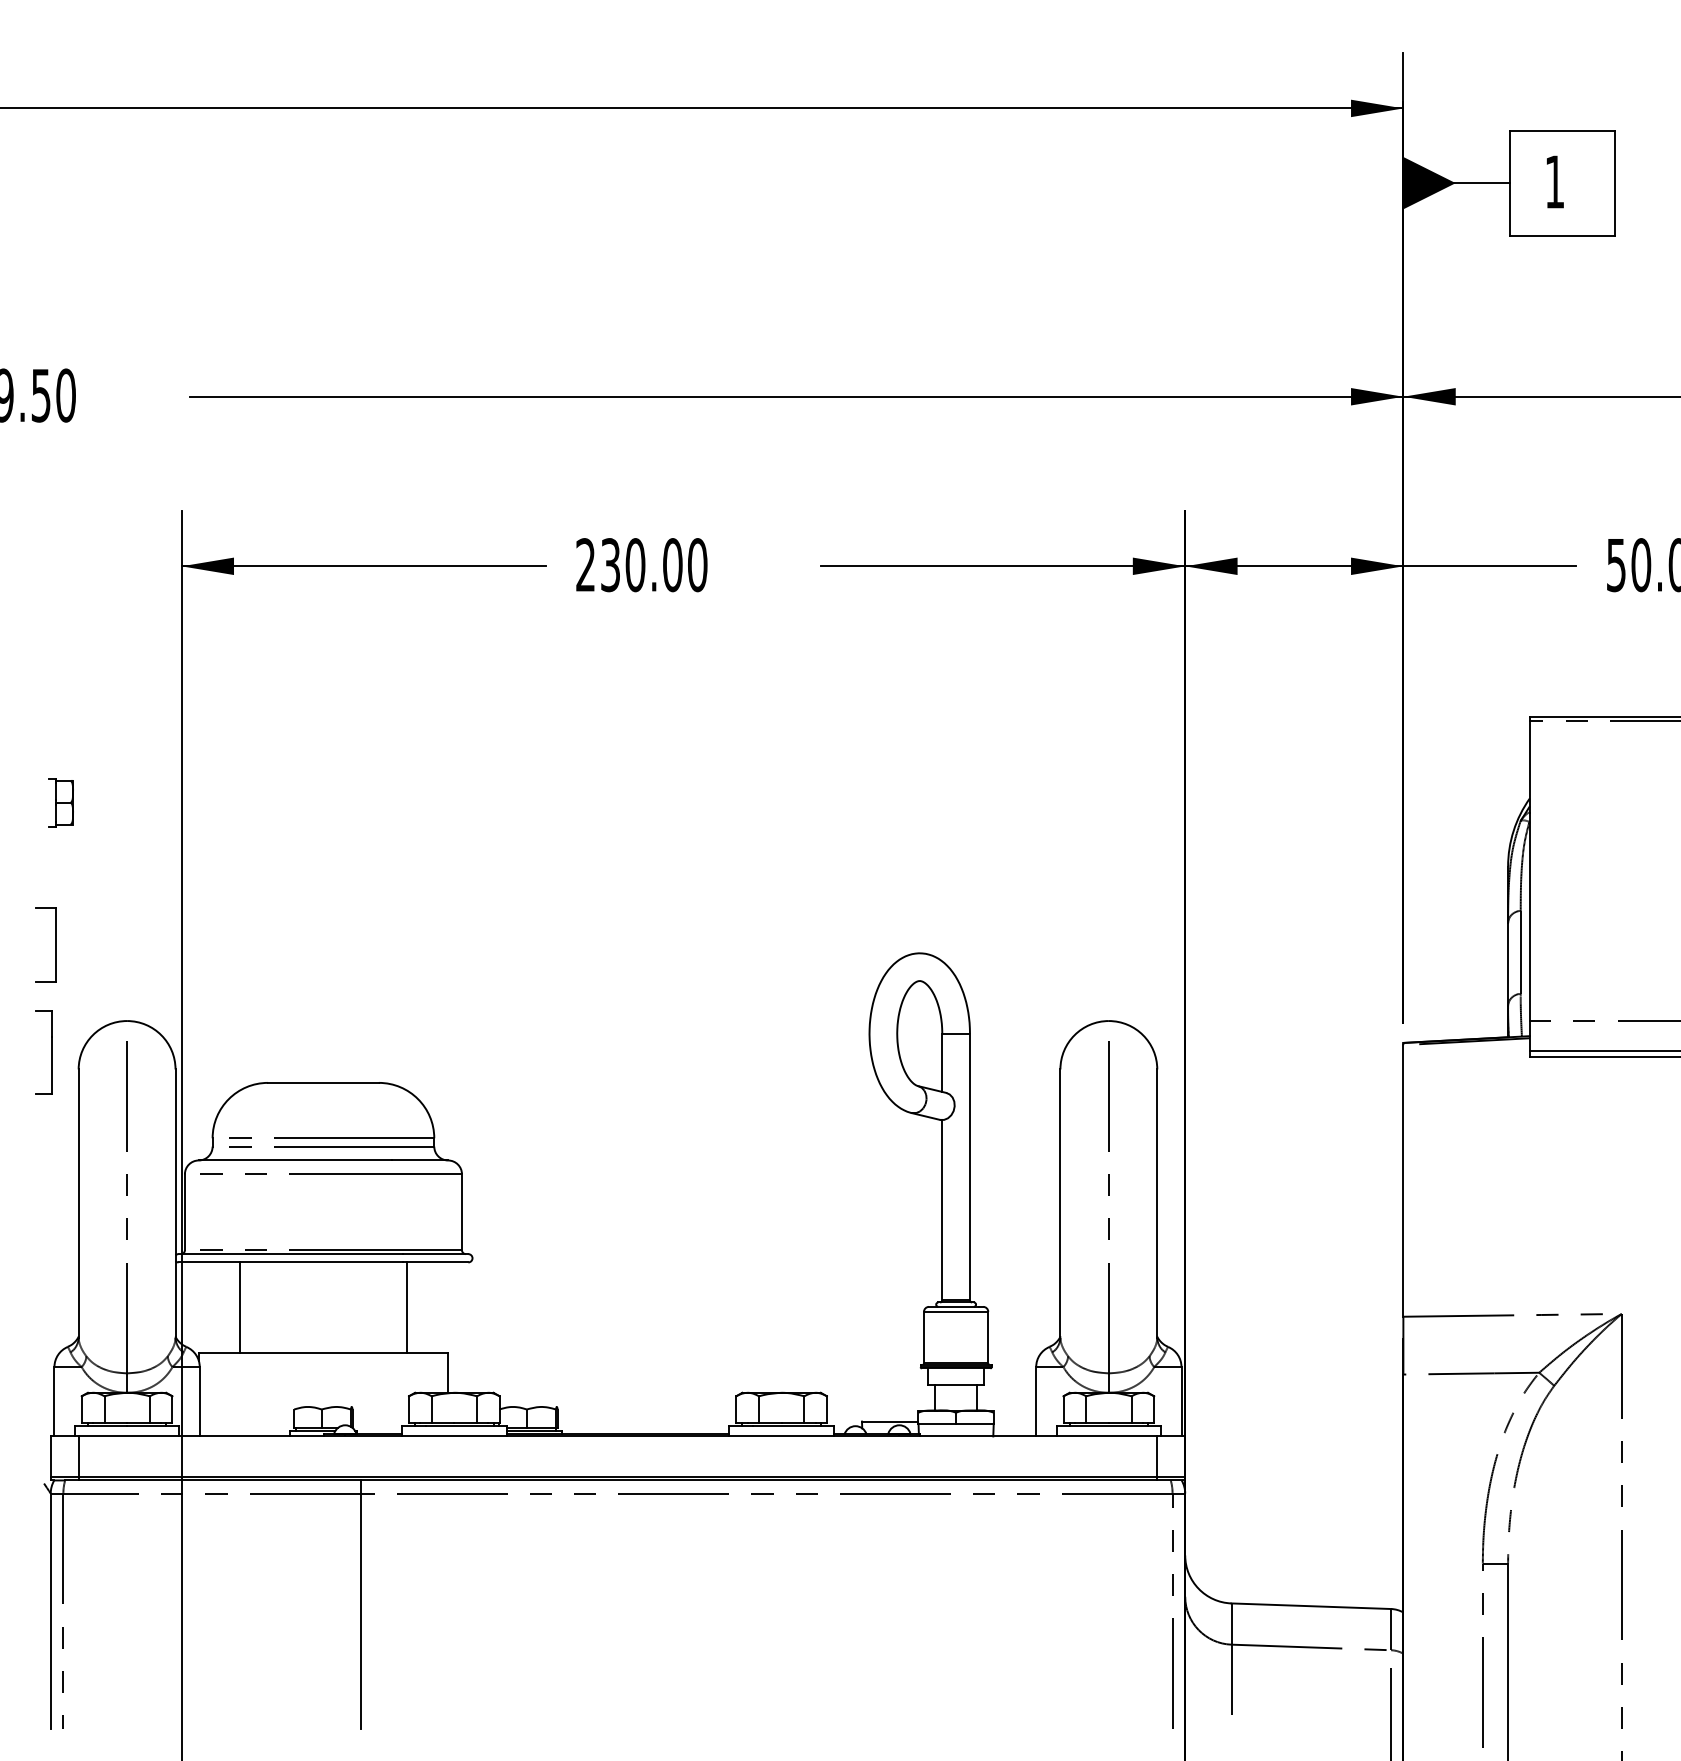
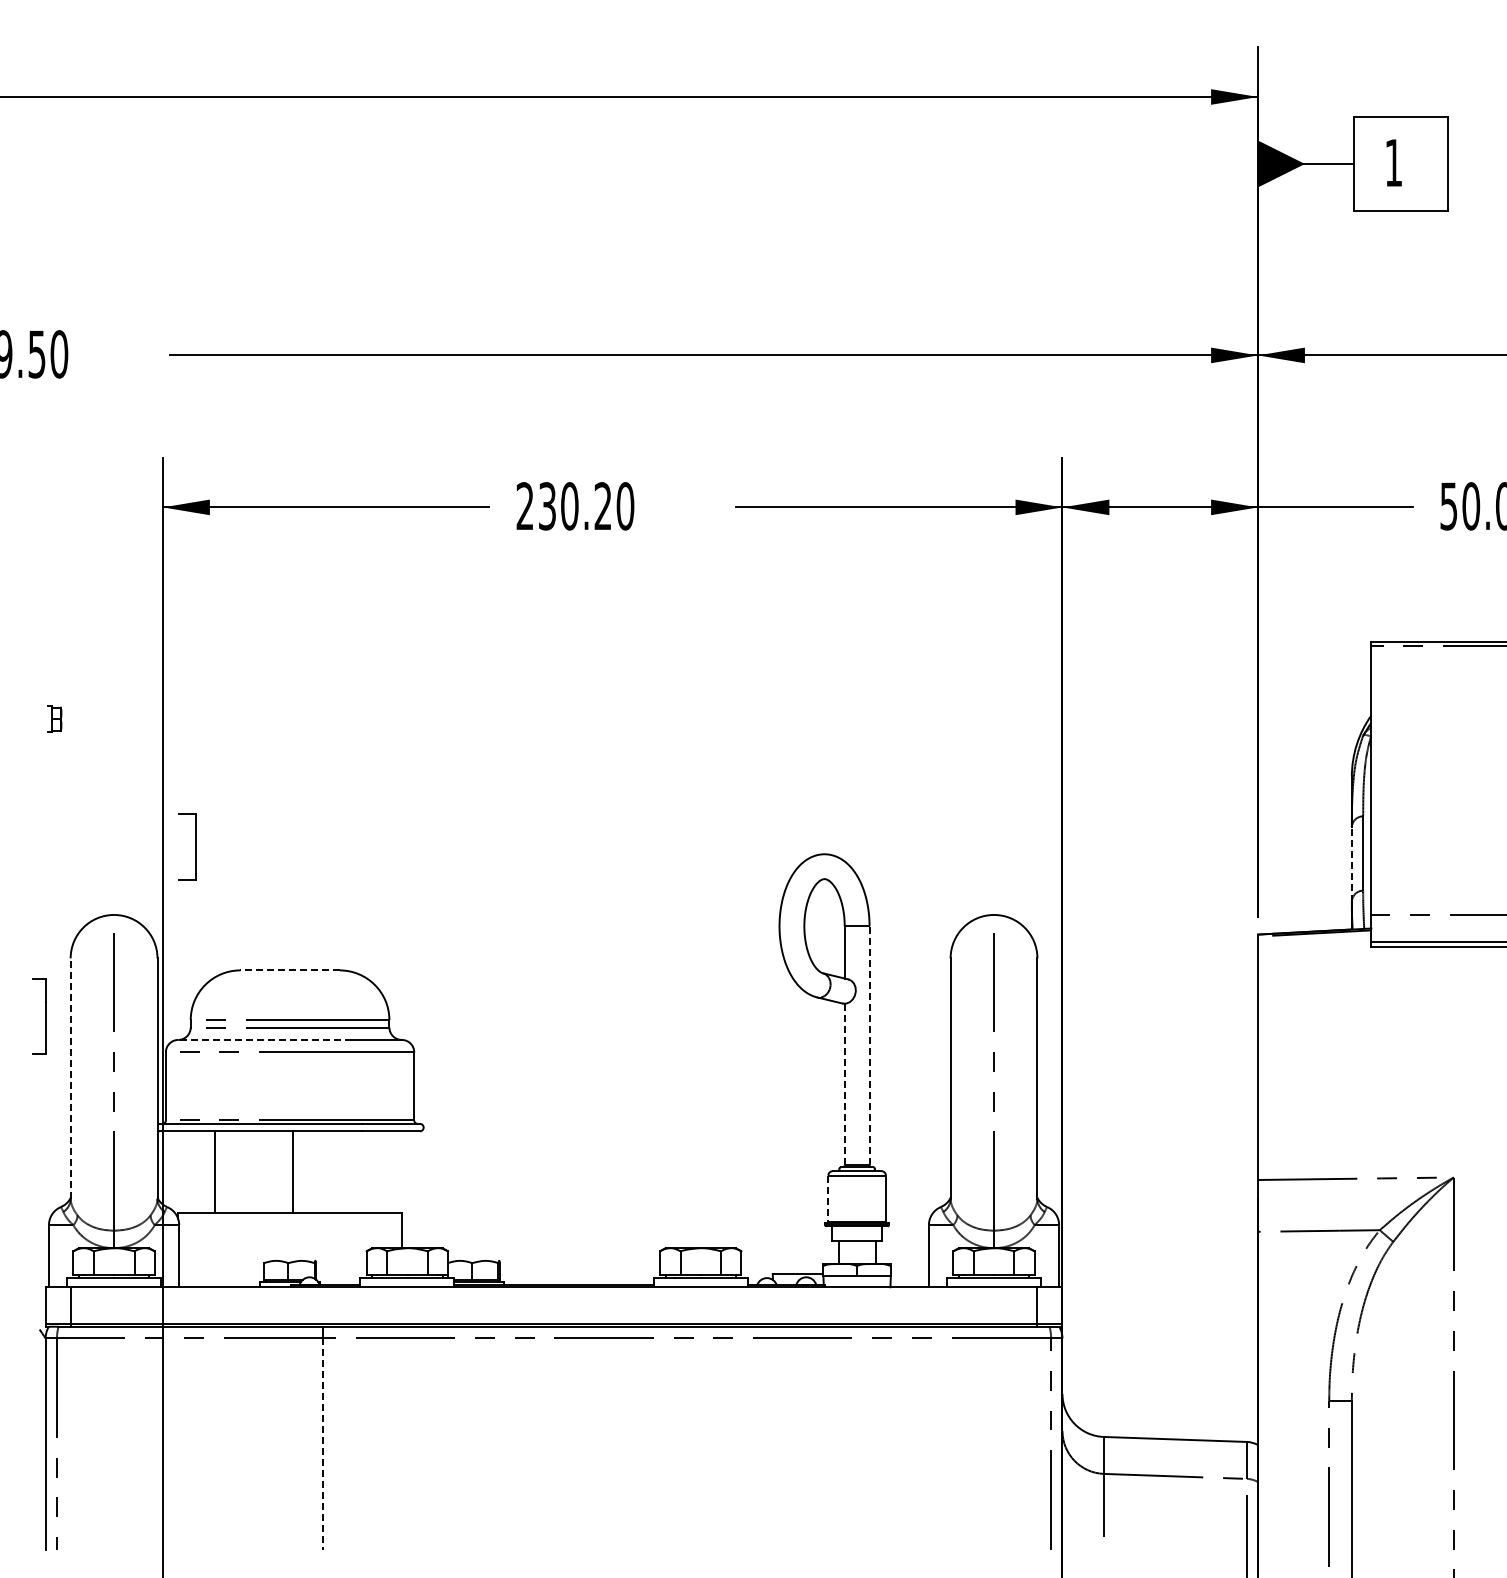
text: (672, 565) -> (602, 506), 230.00 -> 230.20
part: (60, 802) -> (54, 719), size x0.6
part: (55, 944) -> (195, 846), moved
line: (1507, 964) -> (1351, 864), solid -> dashed
part: (43, 1052) -> (39, 1016), moved
line: (323, 1082) -> (290, 970), solid -> dashed
line: (296, 1159) -> (265, 1039), solid -> dashed
line: (969, 1166) -> (869, 1045), solid -> dashed
line: (78, 1203) -> (70, 1078), solid -> dashed
line: (942, 1210) -> (844, 1084), solid -> dashed
line: (406, 1307) -> (292, 1171), moved
line: (924, 1338) -> (828, 1199), solid -> dashed
line: (360, 1611) -> (323, 1444), solid -> dashed

